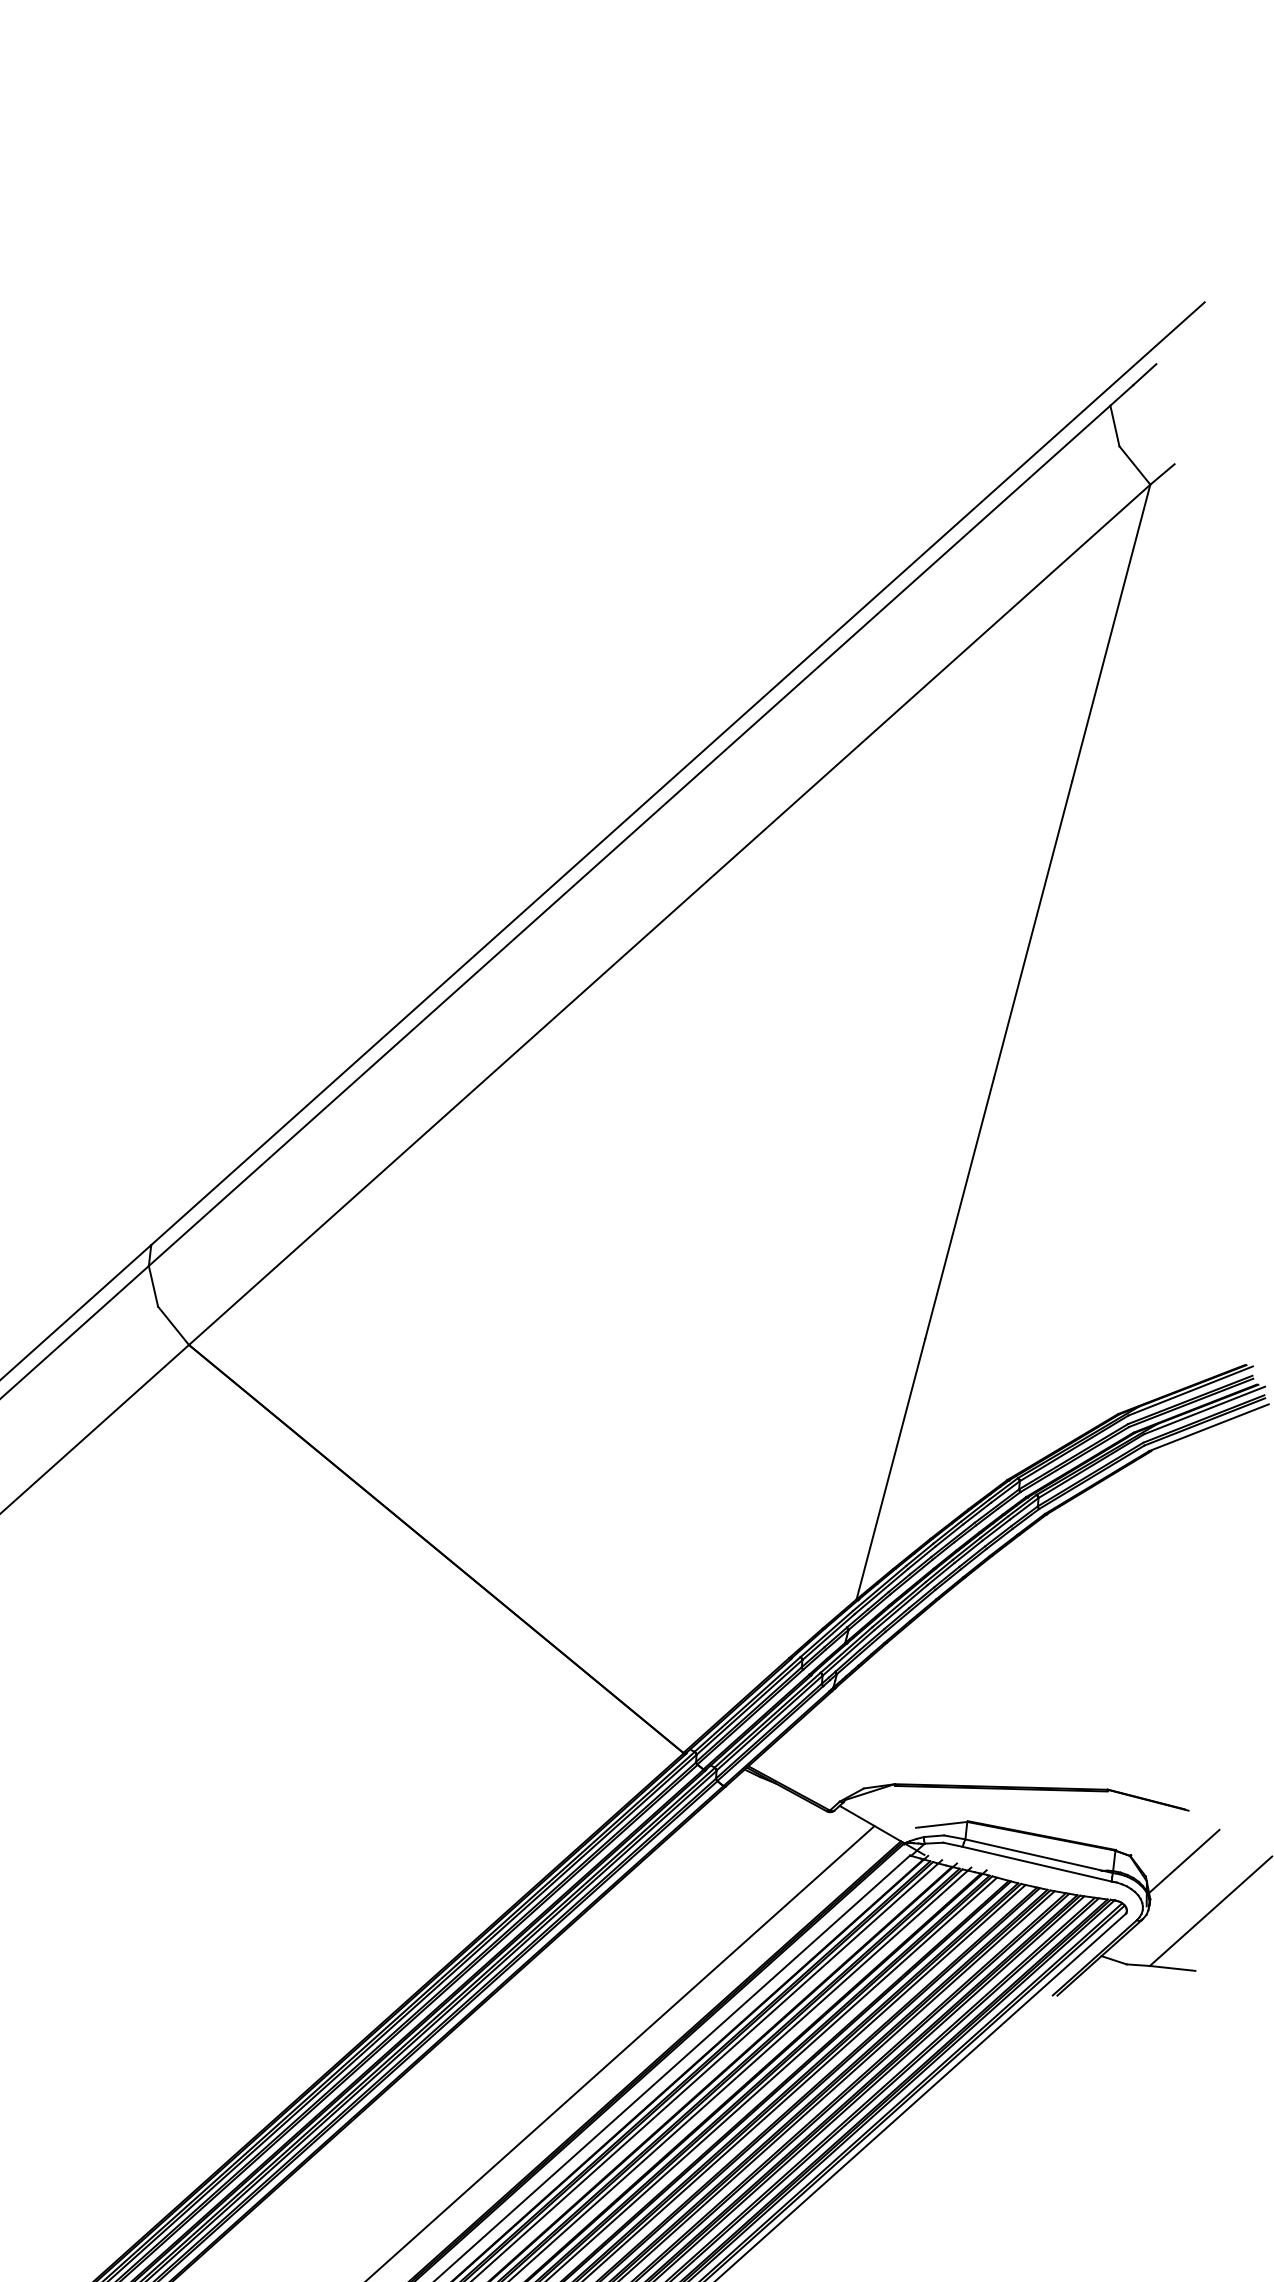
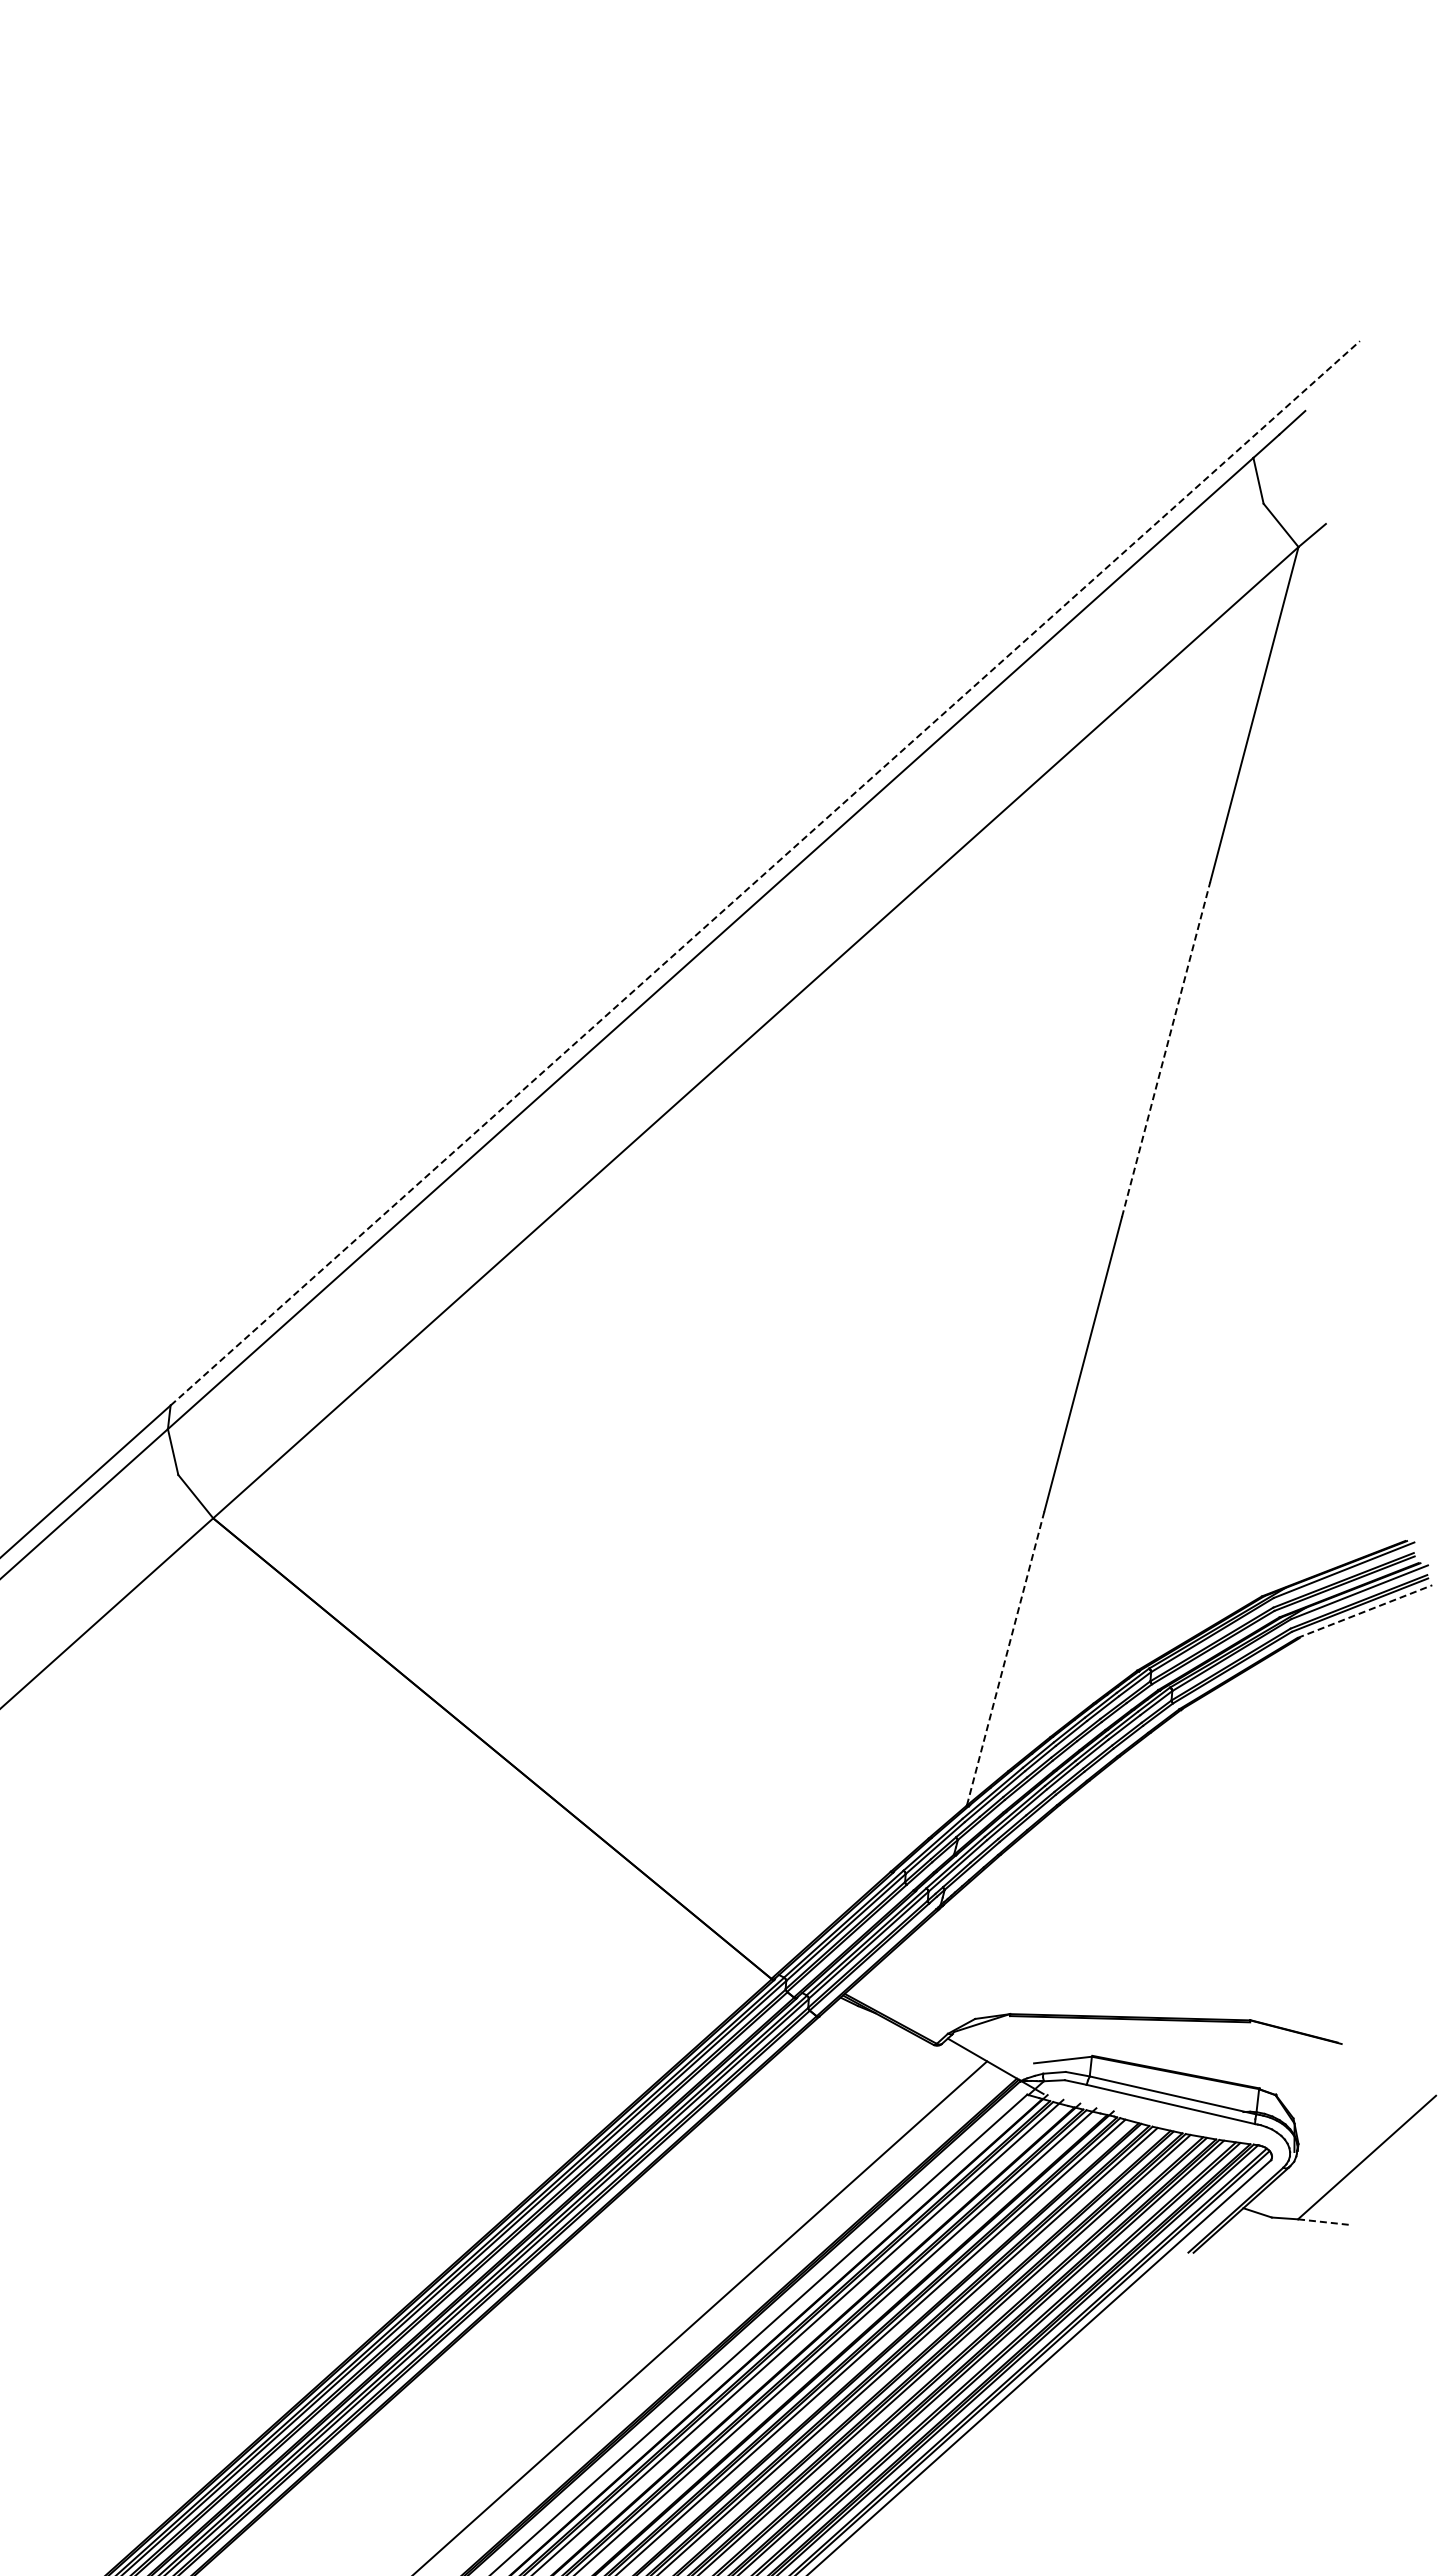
line: (678, 772) -> (765, 872), solid -> dashed
line: (1033, 929) -> (1166, 1049), solid -> dashed
line: (1209, 1427) -> (1365, 1611), solid -> dashed
line: (890, 1468) -> (1005, 1657), solid -> dashed
line: (1184, 1860) -> (1337, 2100), removed
line: (1172, 1968) -> (1323, 2222), solid -> dashed

